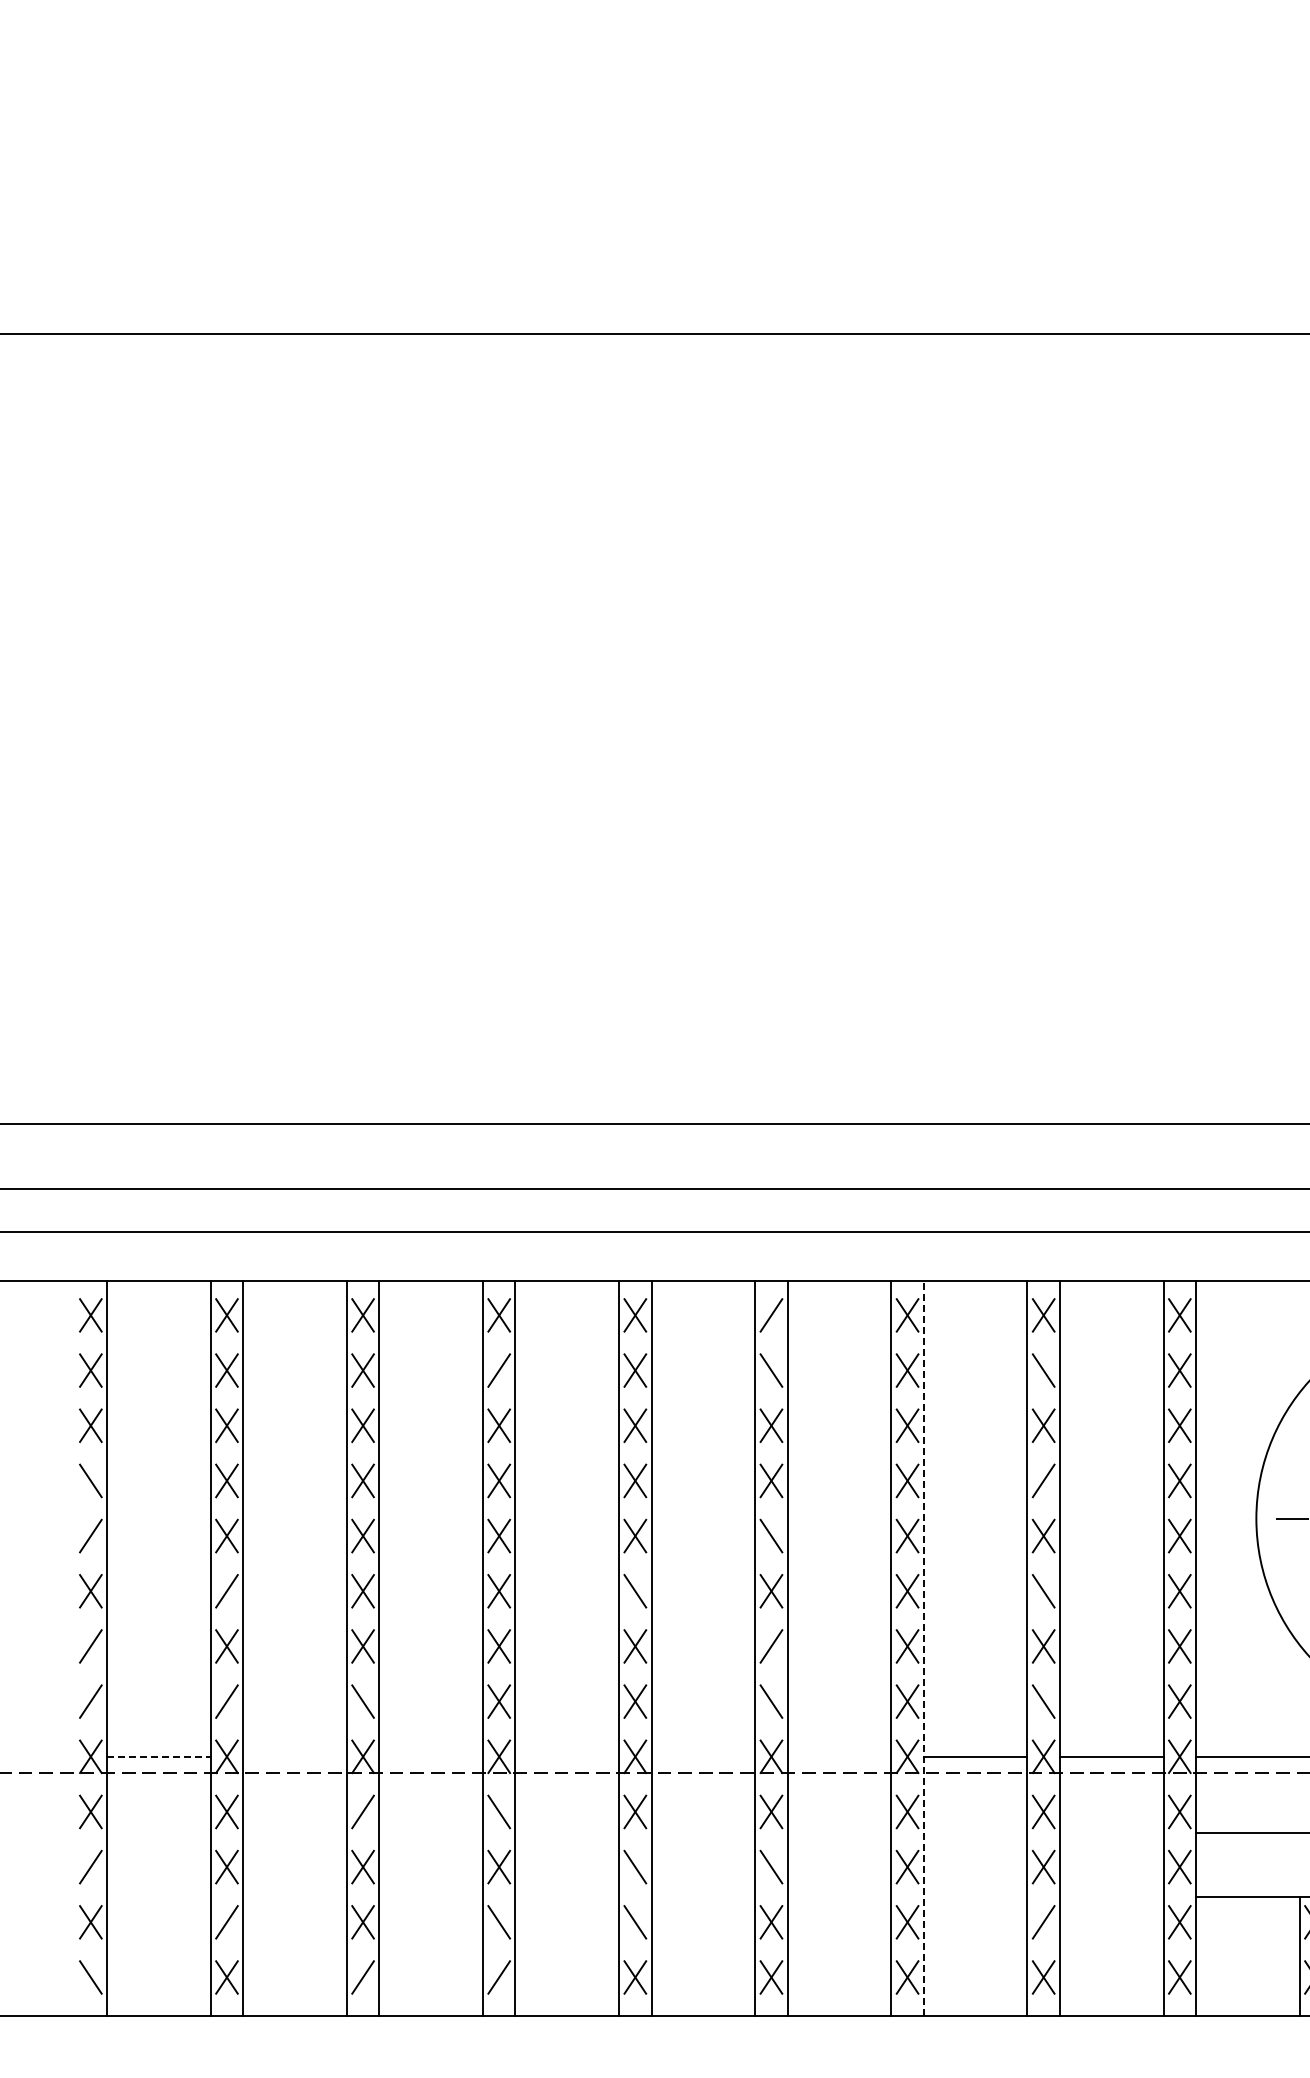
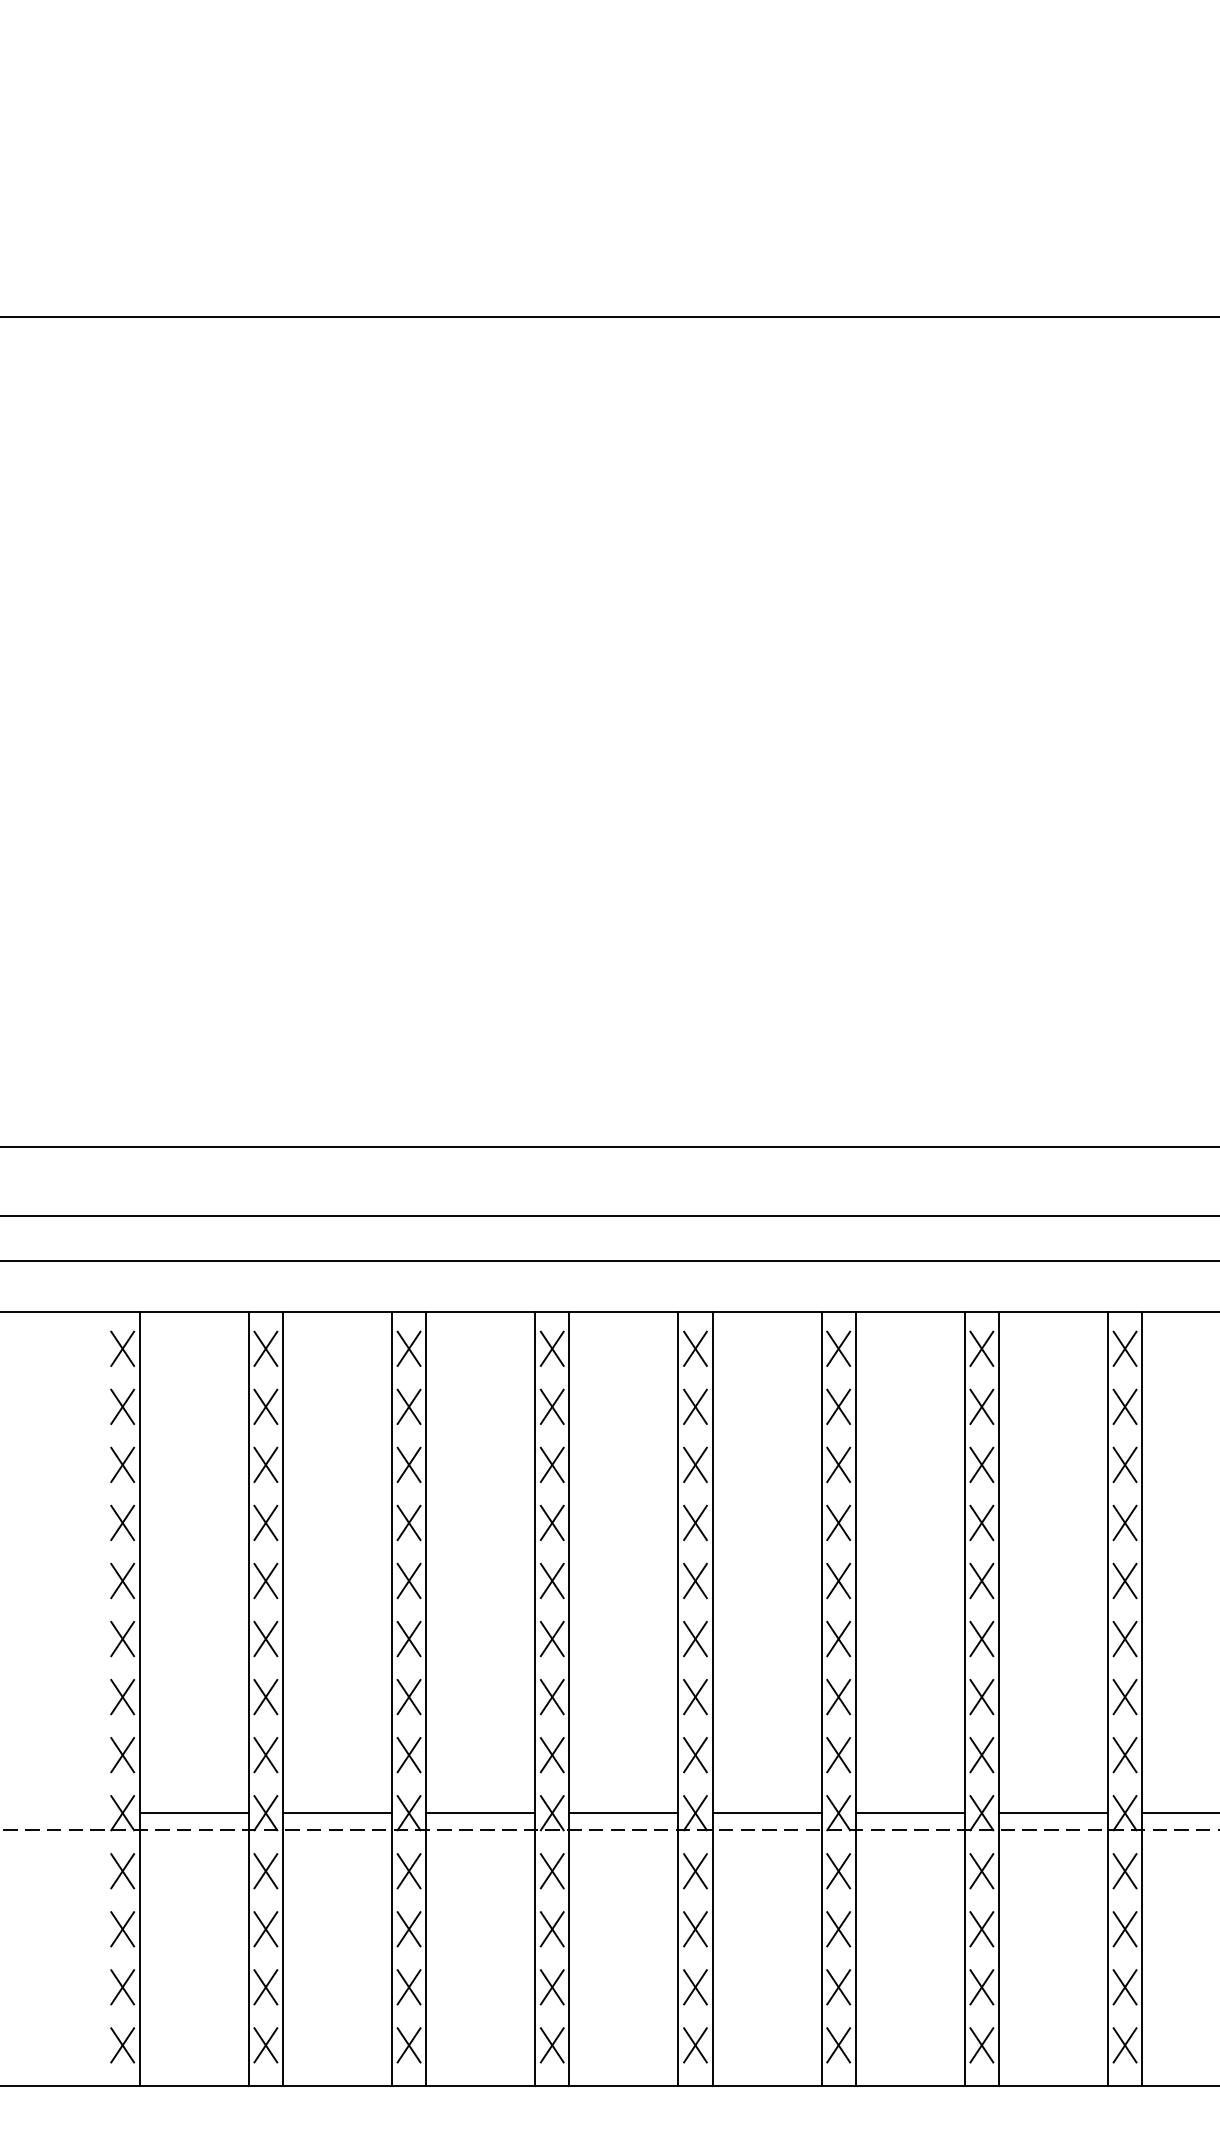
line: (771, 1315) -> (838, 1348), added
line: (499, 1370) -> (552, 1406), added
line: (771, 1370) -> (838, 1406), added
line: (1043, 1370) -> (1124, 1406), added
line: (90, 1480) -> (122, 1522), added
line: (1043, 1480) -> (1124, 1522), added
line: (90, 1535) -> (122, 1580), added
line: (771, 1535) -> (838, 1580), added
line: (226, 1591) -> (265, 1639), added
line: (635, 1591) -> (695, 1639), added
line: (1043, 1591) -> (1124, 1639), added
line: (90, 1646) -> (122, 1697), added
line: (771, 1646) -> (838, 1697), added
line: (923, 1648) -> (998, 1699), dashed -> solid
line: (90, 1701) -> (122, 1755), added
line: (226, 1701) -> (265, 1755), added
line: (362, 1701) -> (408, 1755), added
line: (771, 1701) -> (838, 1755), added
line: (1043, 1701) -> (1124, 1755), added
line: (158, 1756) -> (193, 1812), dashed -> solid
line: (294, 1756) -> (336, 1812), added
line: (430, 1756) -> (479, 1812), added
line: (567, 1756) -> (624, 1812), added
line: (703, 1756) -> (767, 1812), added
line: (839, 1756) -> (910, 1812), added
line: (362, 1811) -> (408, 1870), added
line: (499, 1811) -> (552, 1870), added
line: (90, 1866) -> (122, 1928), added
line: (635, 1866) -> (695, 1928), added
line: (771, 1866) -> (838, 1928), added
line: (226, 1922) -> (265, 1987), added
line: (499, 1922) -> (552, 1987), added
line: (635, 1922) -> (695, 1987), added
line: (1043, 1922) -> (1124, 1987), added
line: (90, 1977) -> (122, 2045), added
line: (362, 1977) -> (408, 2045), added
line: (499, 1977) -> (552, 2045), added

